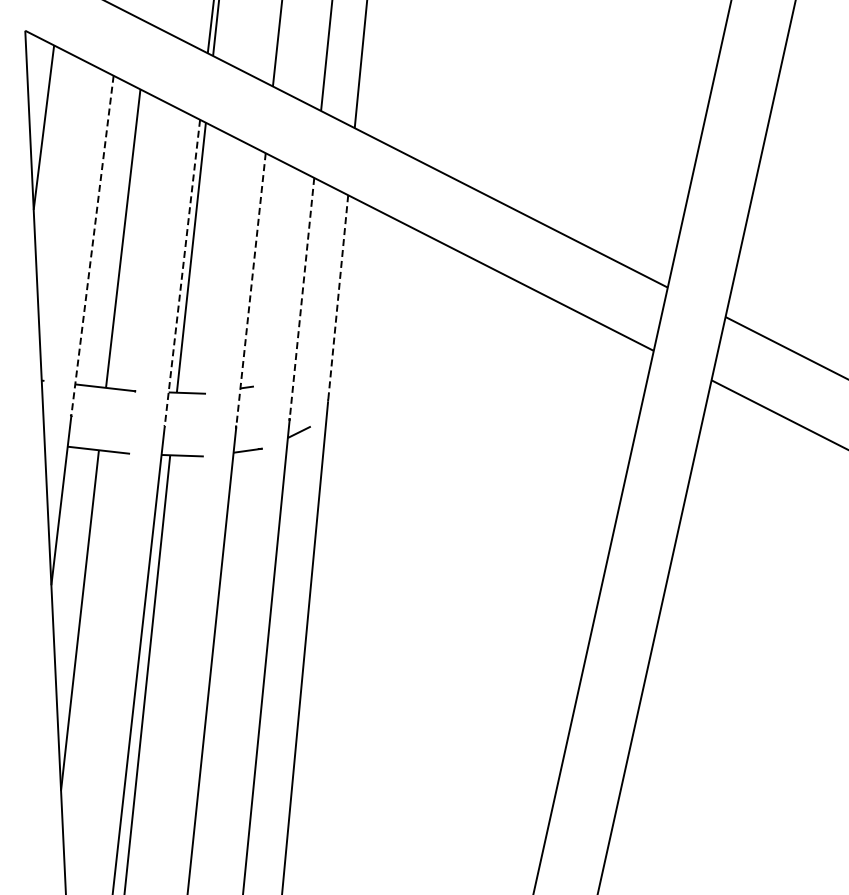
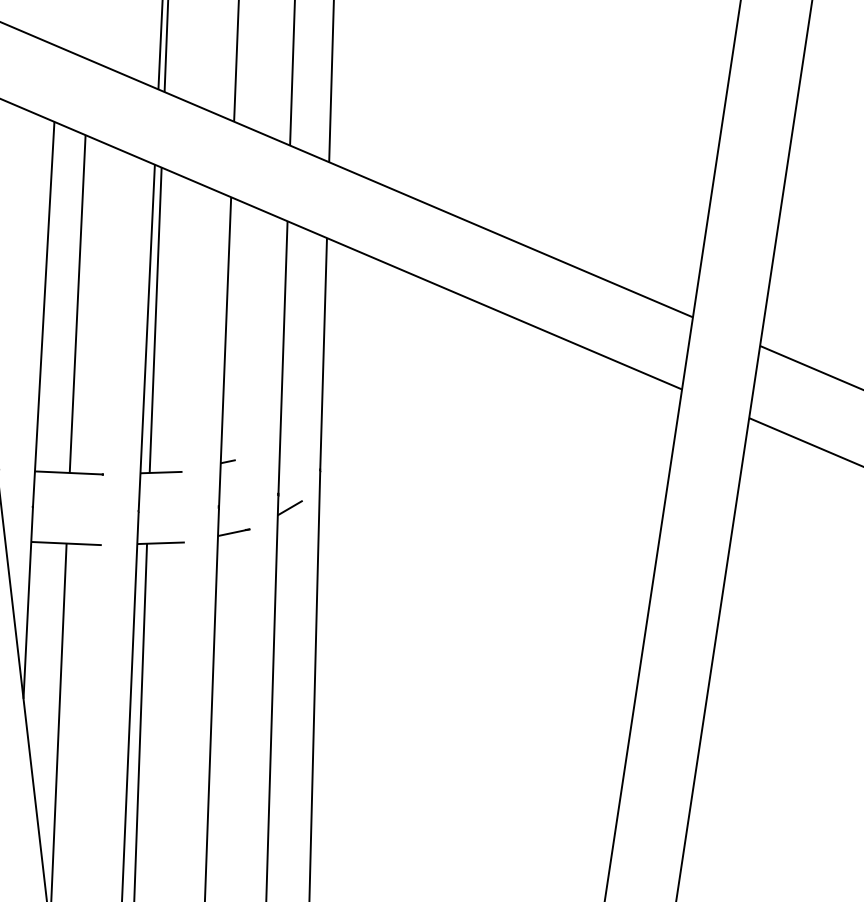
line: (92, 246) -> (43, 315), dashed -> solid
line: (182, 273) -> (146, 338), dashed -> solid
line: (250, 291) -> (224, 353), dashed -> solid
line: (338, 298) -> (323, 354), dashed -> solid
line: (301, 299) -> (282, 358), dashed -> solid

